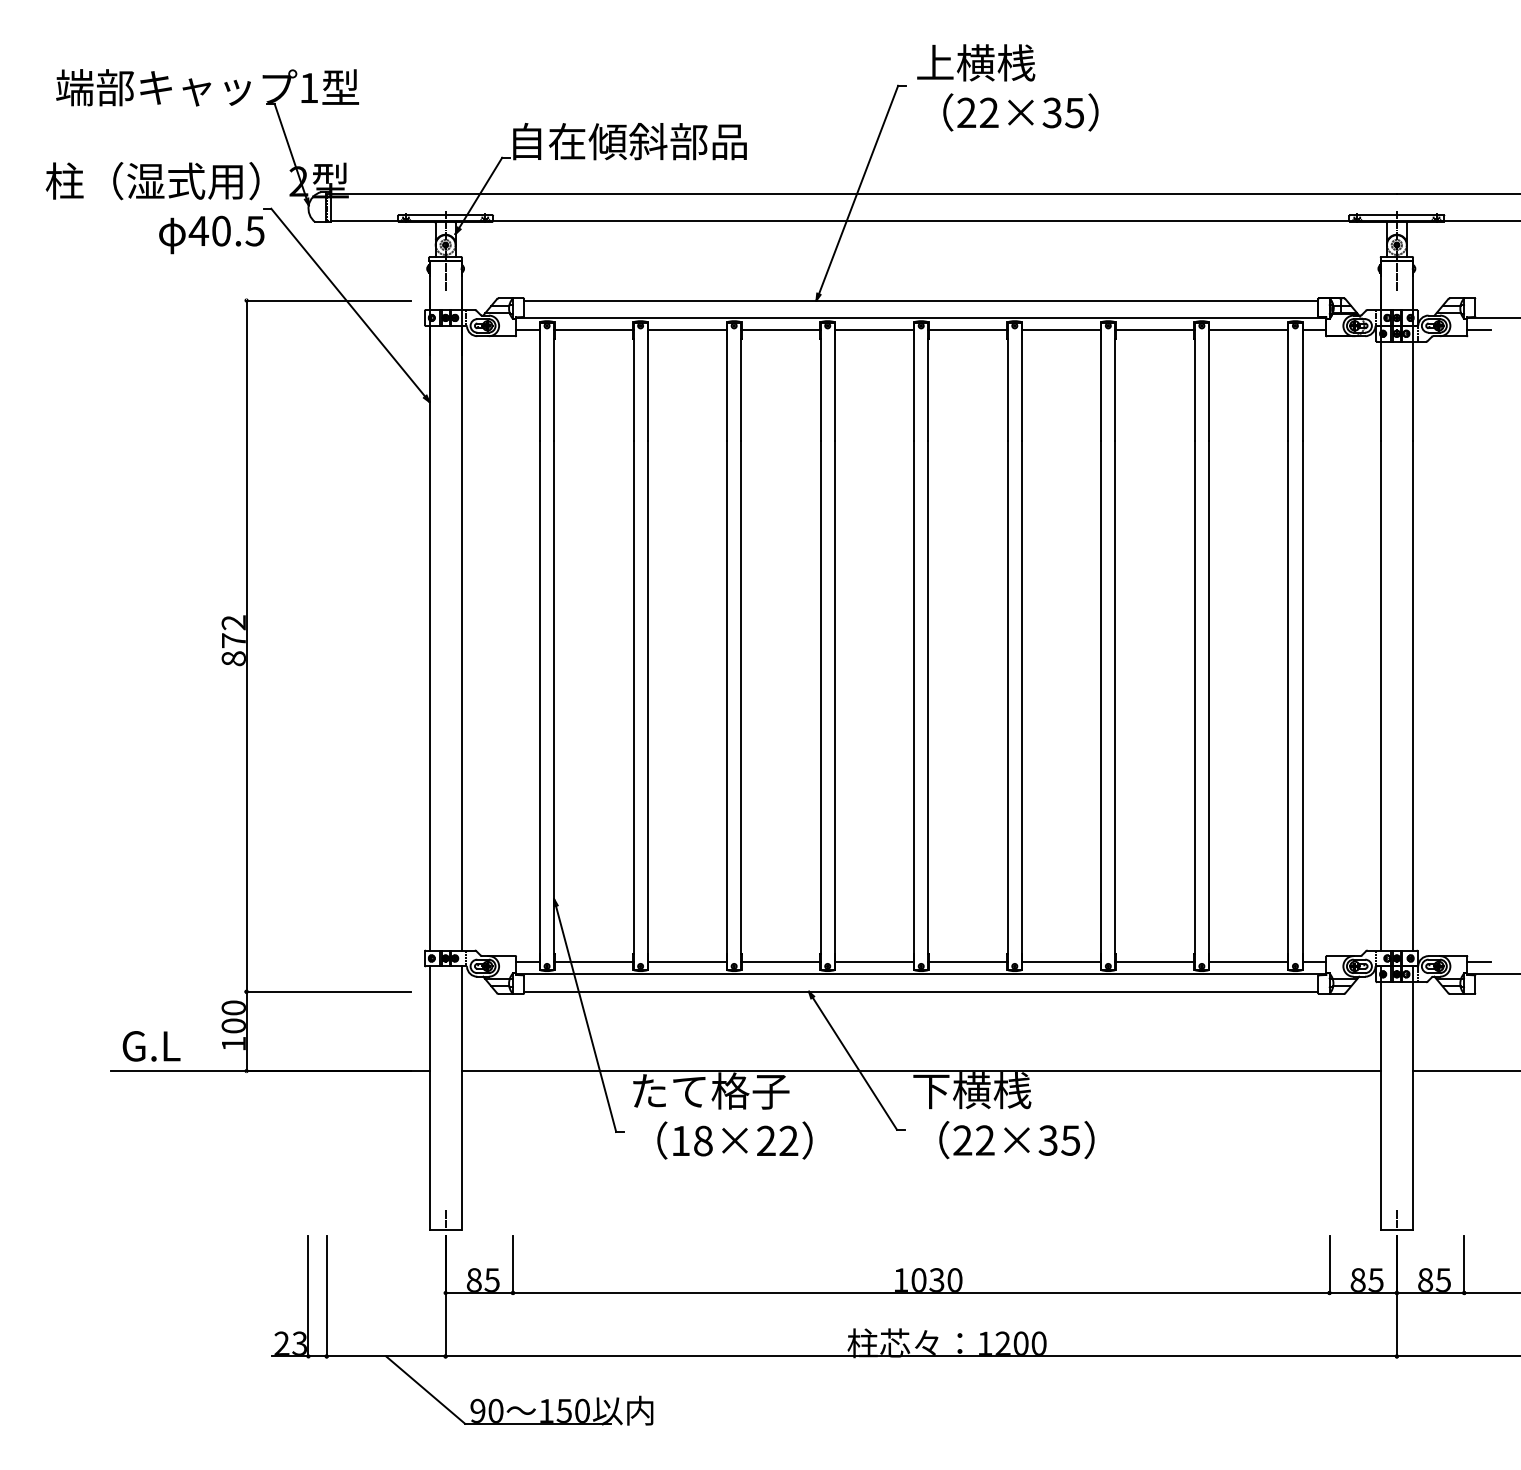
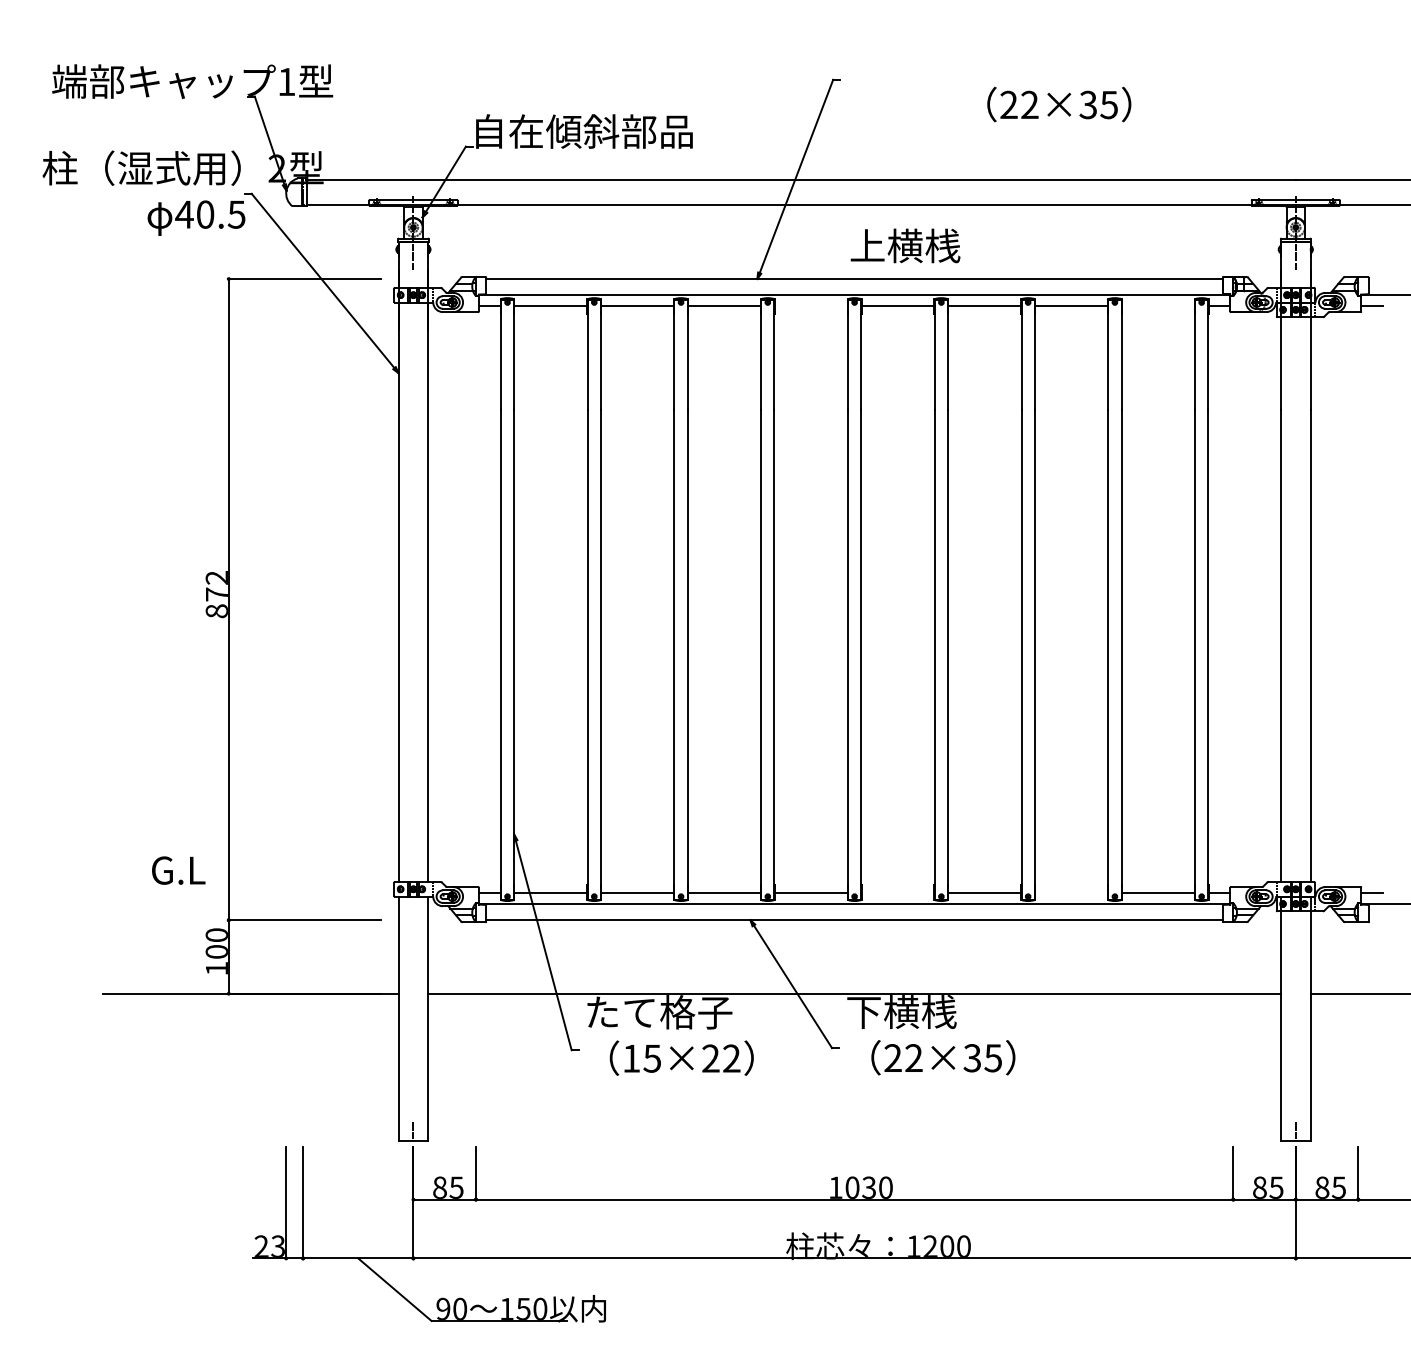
text: (976, 62) -> (905, 245), moved
text: (1020, 112) -> (1058, 104), moved
line: (874, 329) -> (811, 305), removed
line: (1248, 329) -> (1158, 305), removed
line: (967, 962) -> (897, 893), removed
line: (1154, 962) -> (1070, 893), removed
text: (151, 1046) -> (178, 870), moved
text: (702, 1140) -> (651, 1058), 18×22 -> 15×22

